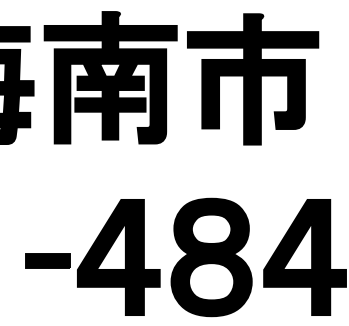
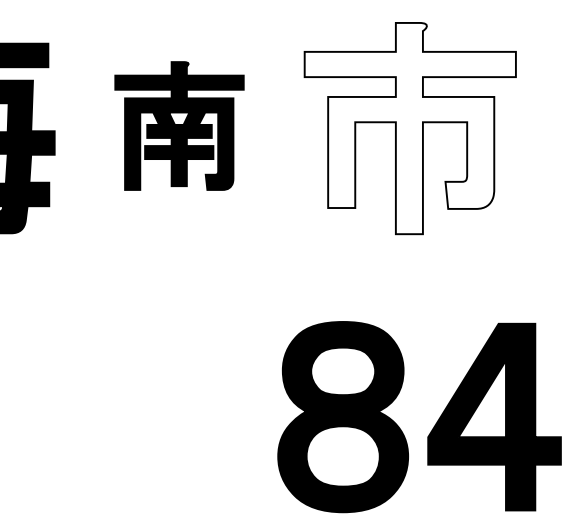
part: (110, 77) -> (179, 125), size x0.6
fill: (252, 79) -> (409, 128), removed
part: (92, 257) -> (150, 417), removed

